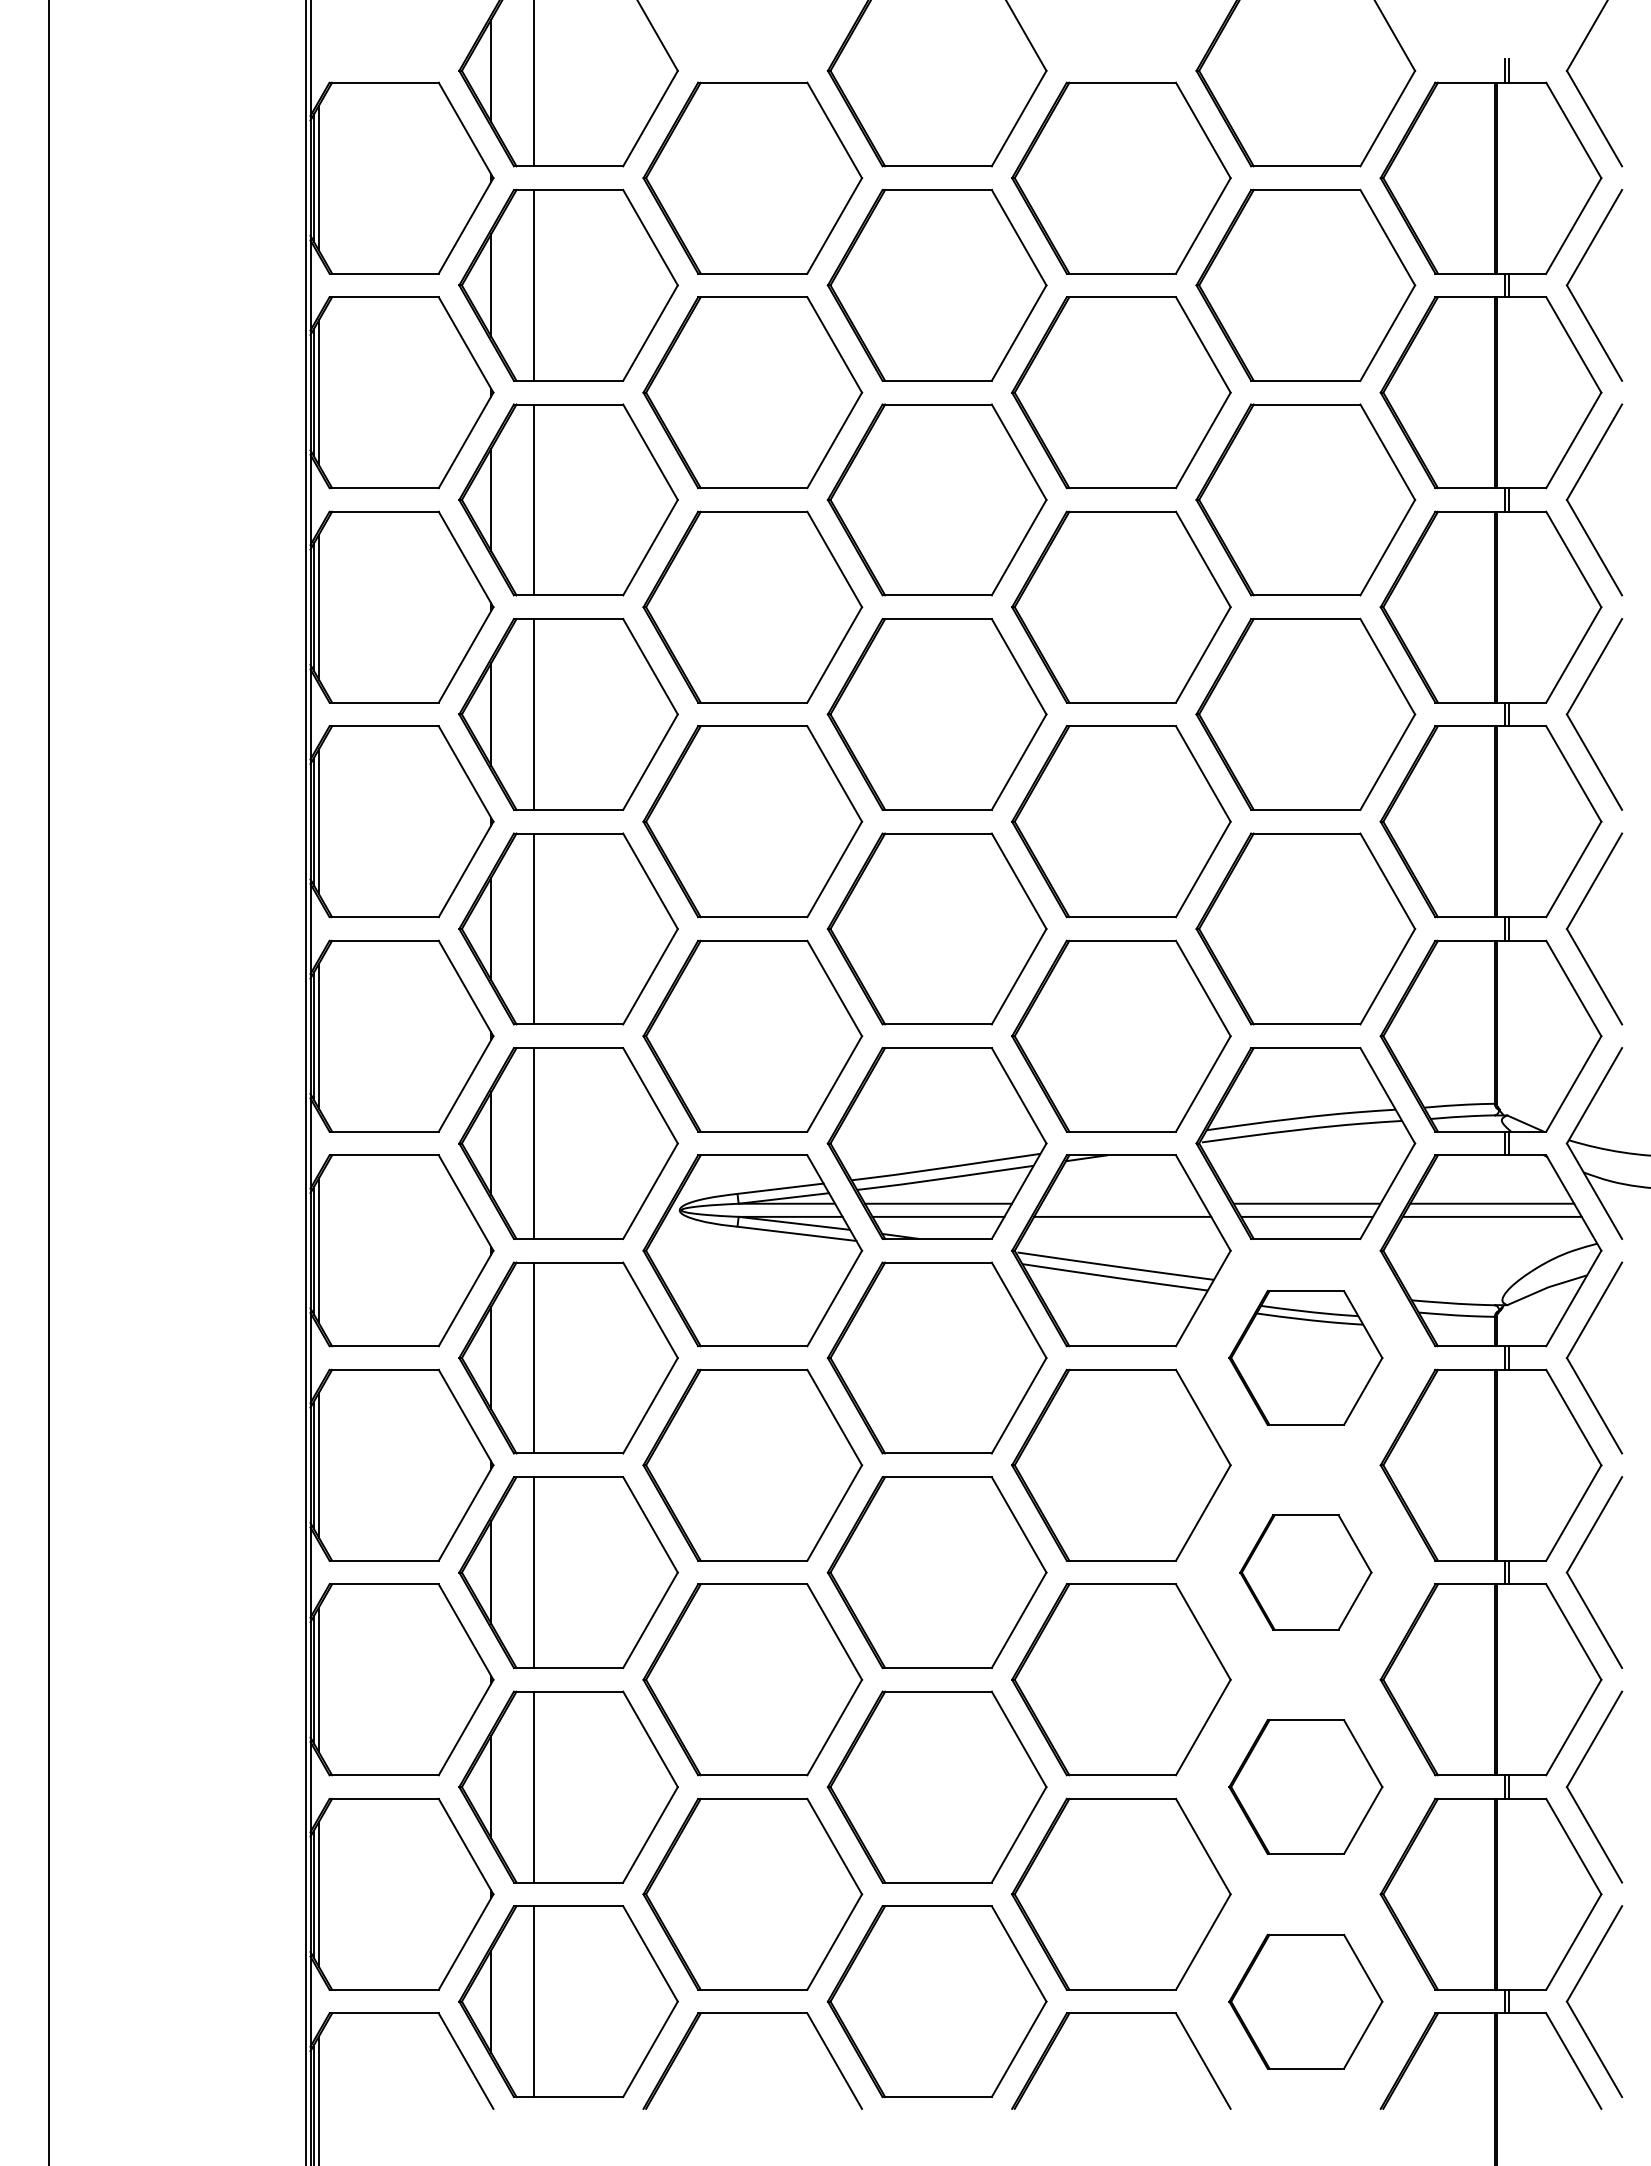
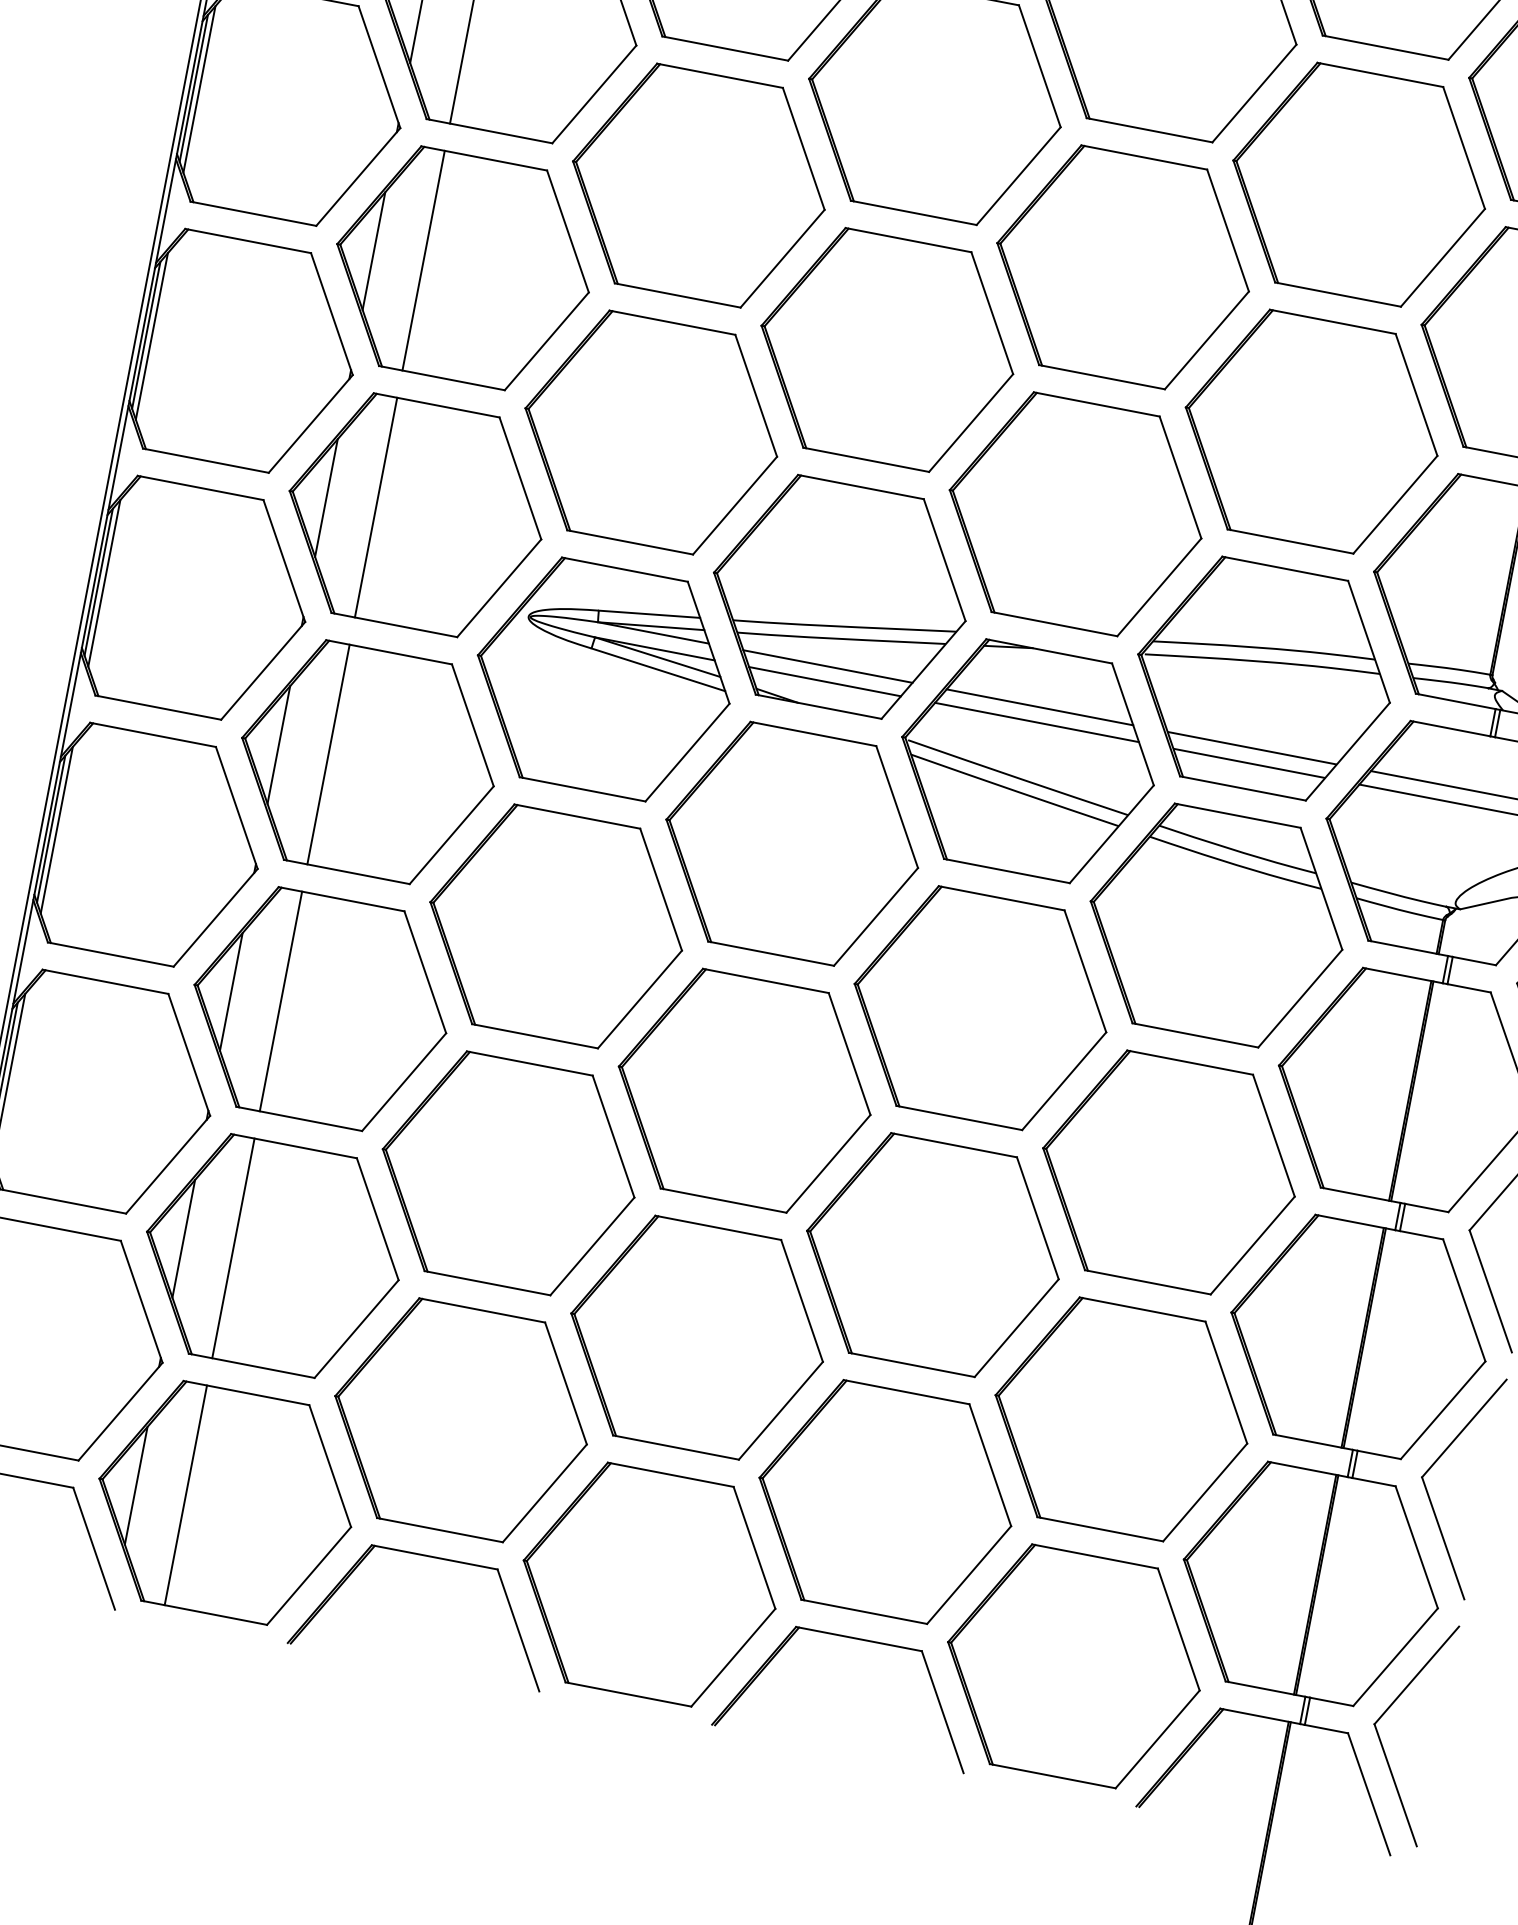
line: (1122, 1203) -> (1039, 707), added
part: (1305, 1357) -> (1216, 924), size x1.43
part: (1305, 1572) -> (1168, 1172), size x1.67
part: (1305, 1786) -> (1121, 1418), size x1.43
part: (1305, 2001) -> (1073, 1666), size x1.43

